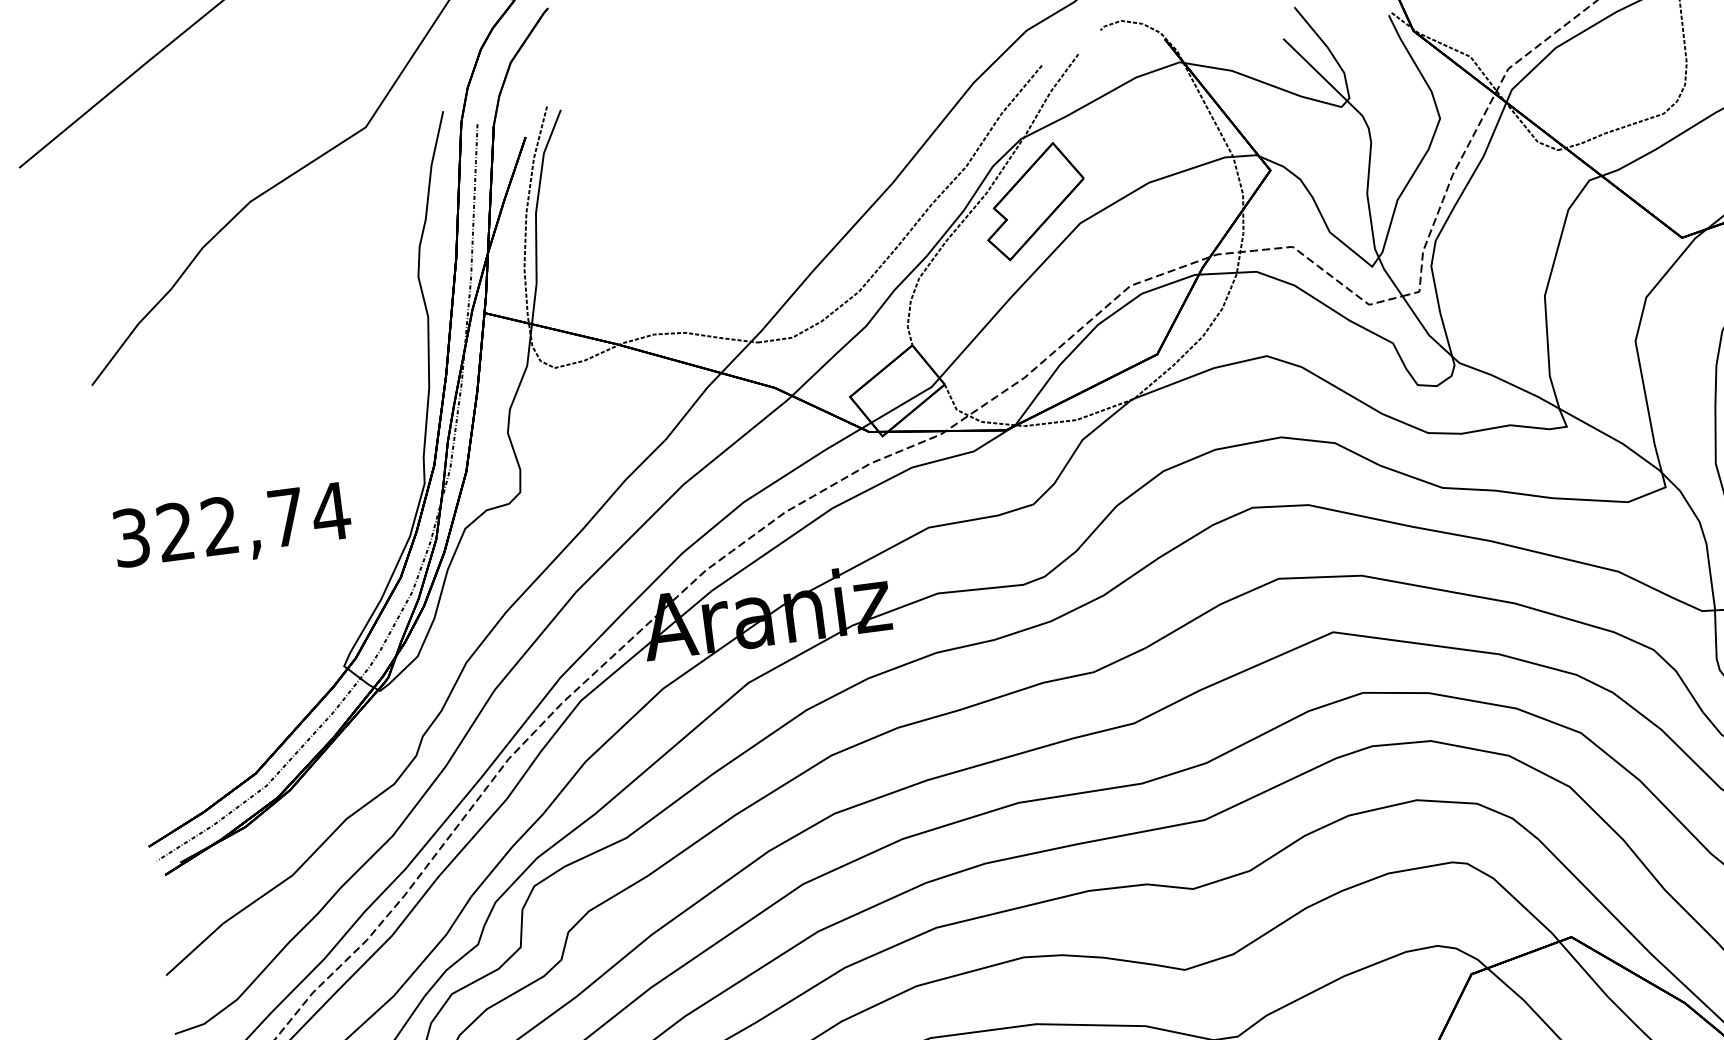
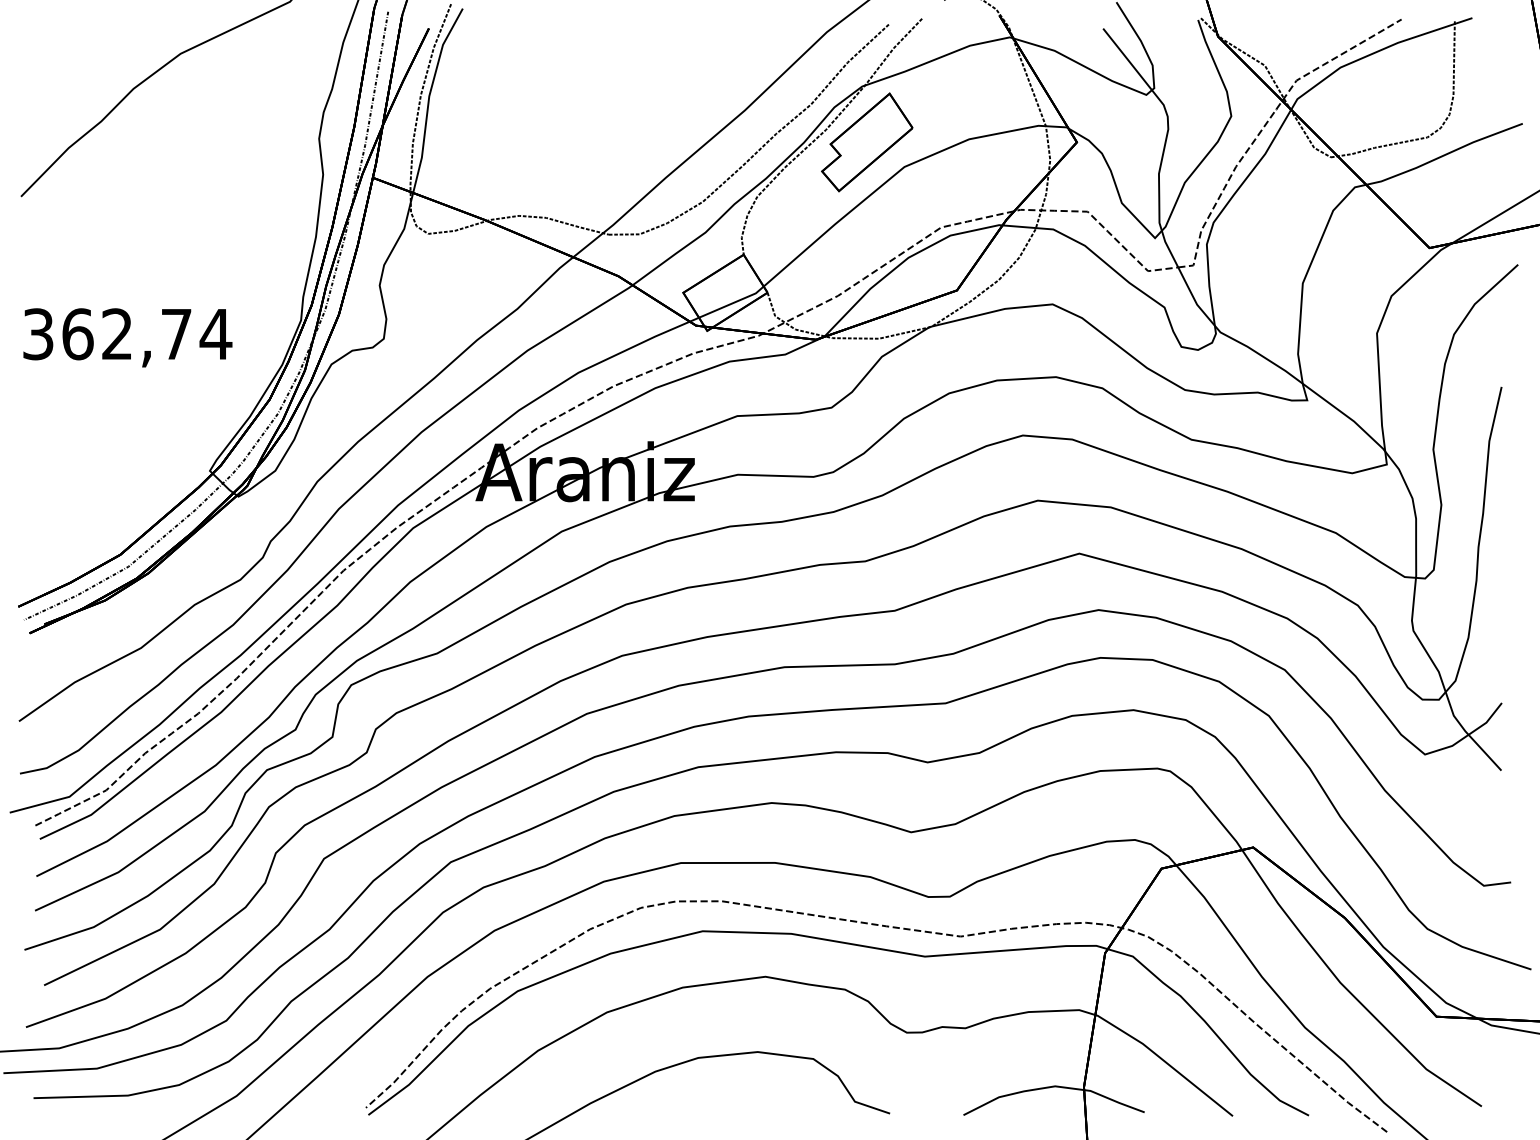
text: (175, 532) -> (77, 334), 322,74 -> 362,74

